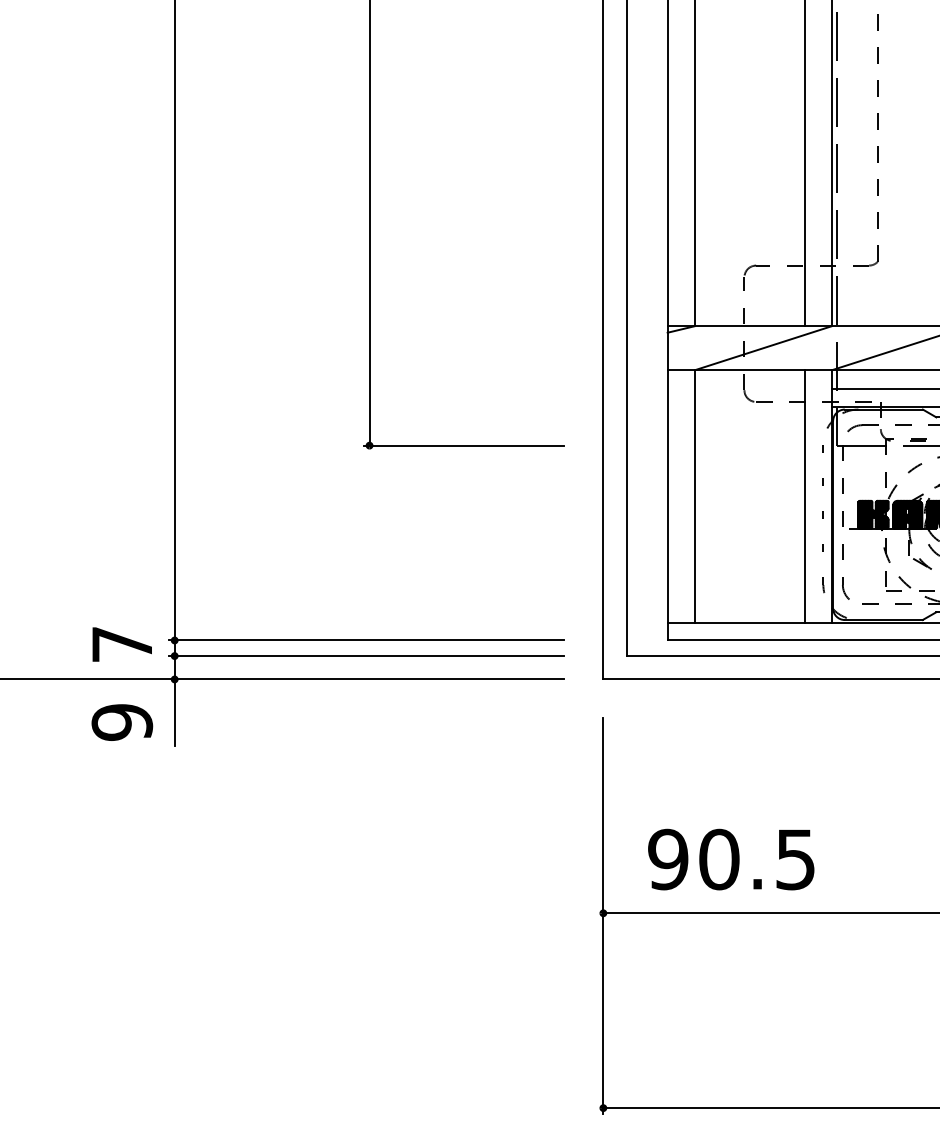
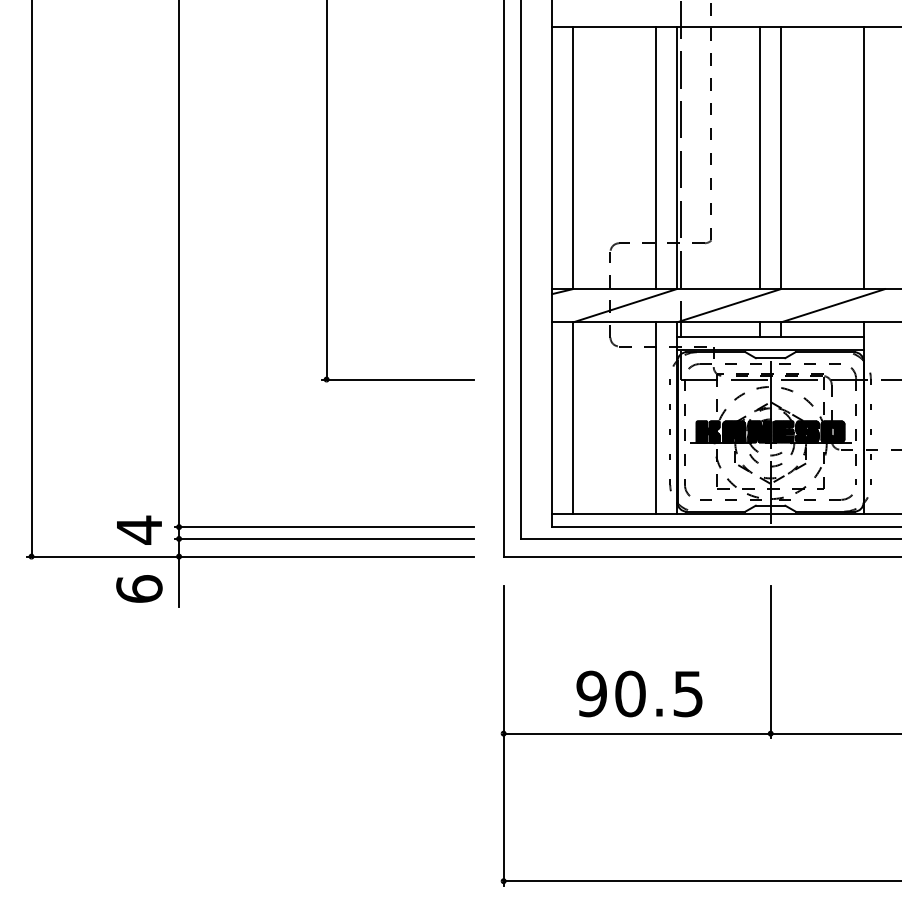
text: (122, 643) -> (139, 529), 7 -> 4
text: (122, 722) -> (139, 589), 9 -> 6
text: (731, 858) -> (639, 693), moved

